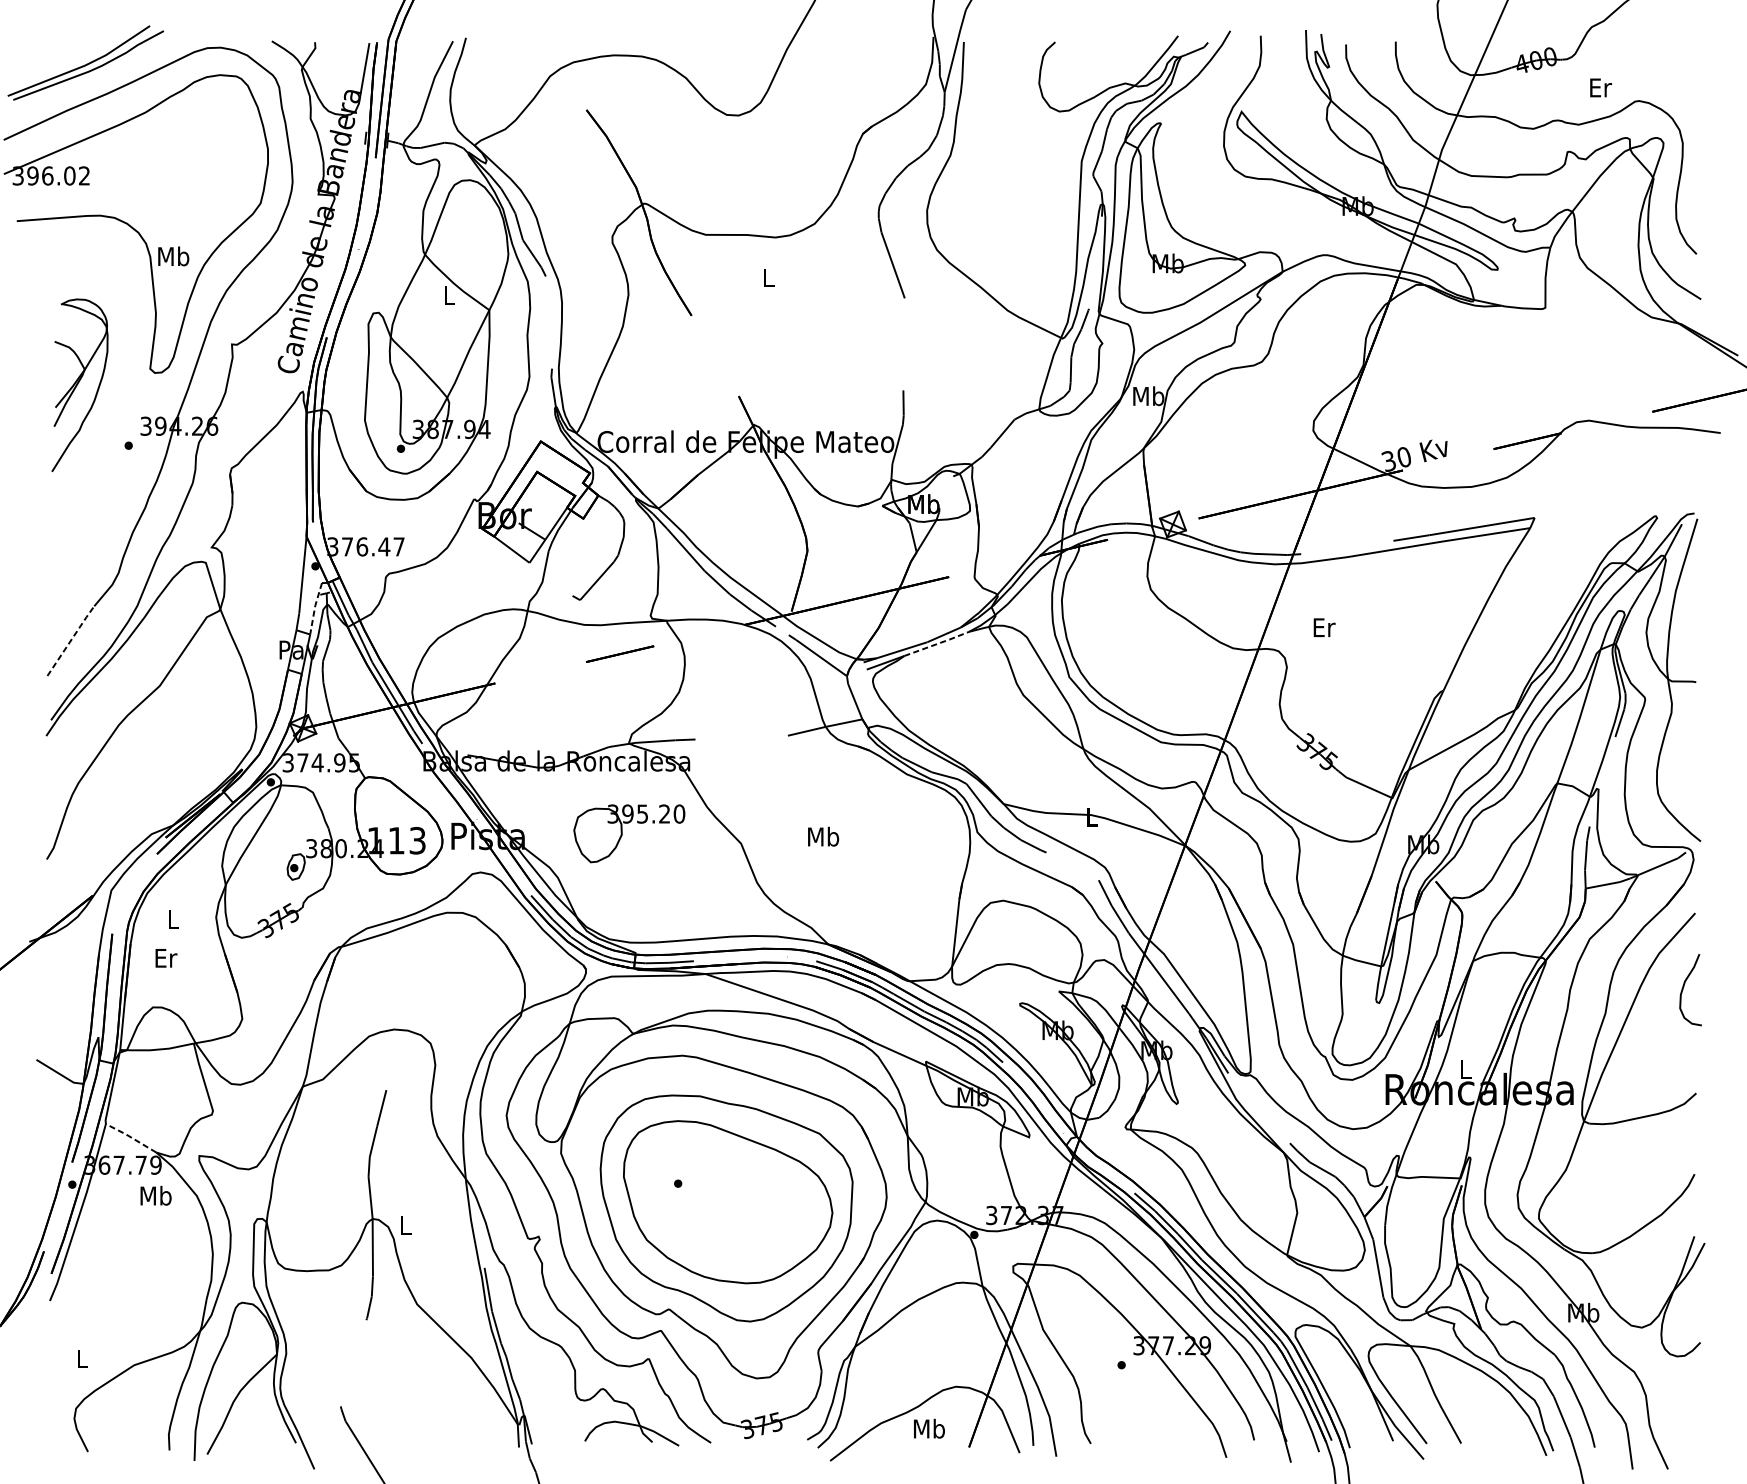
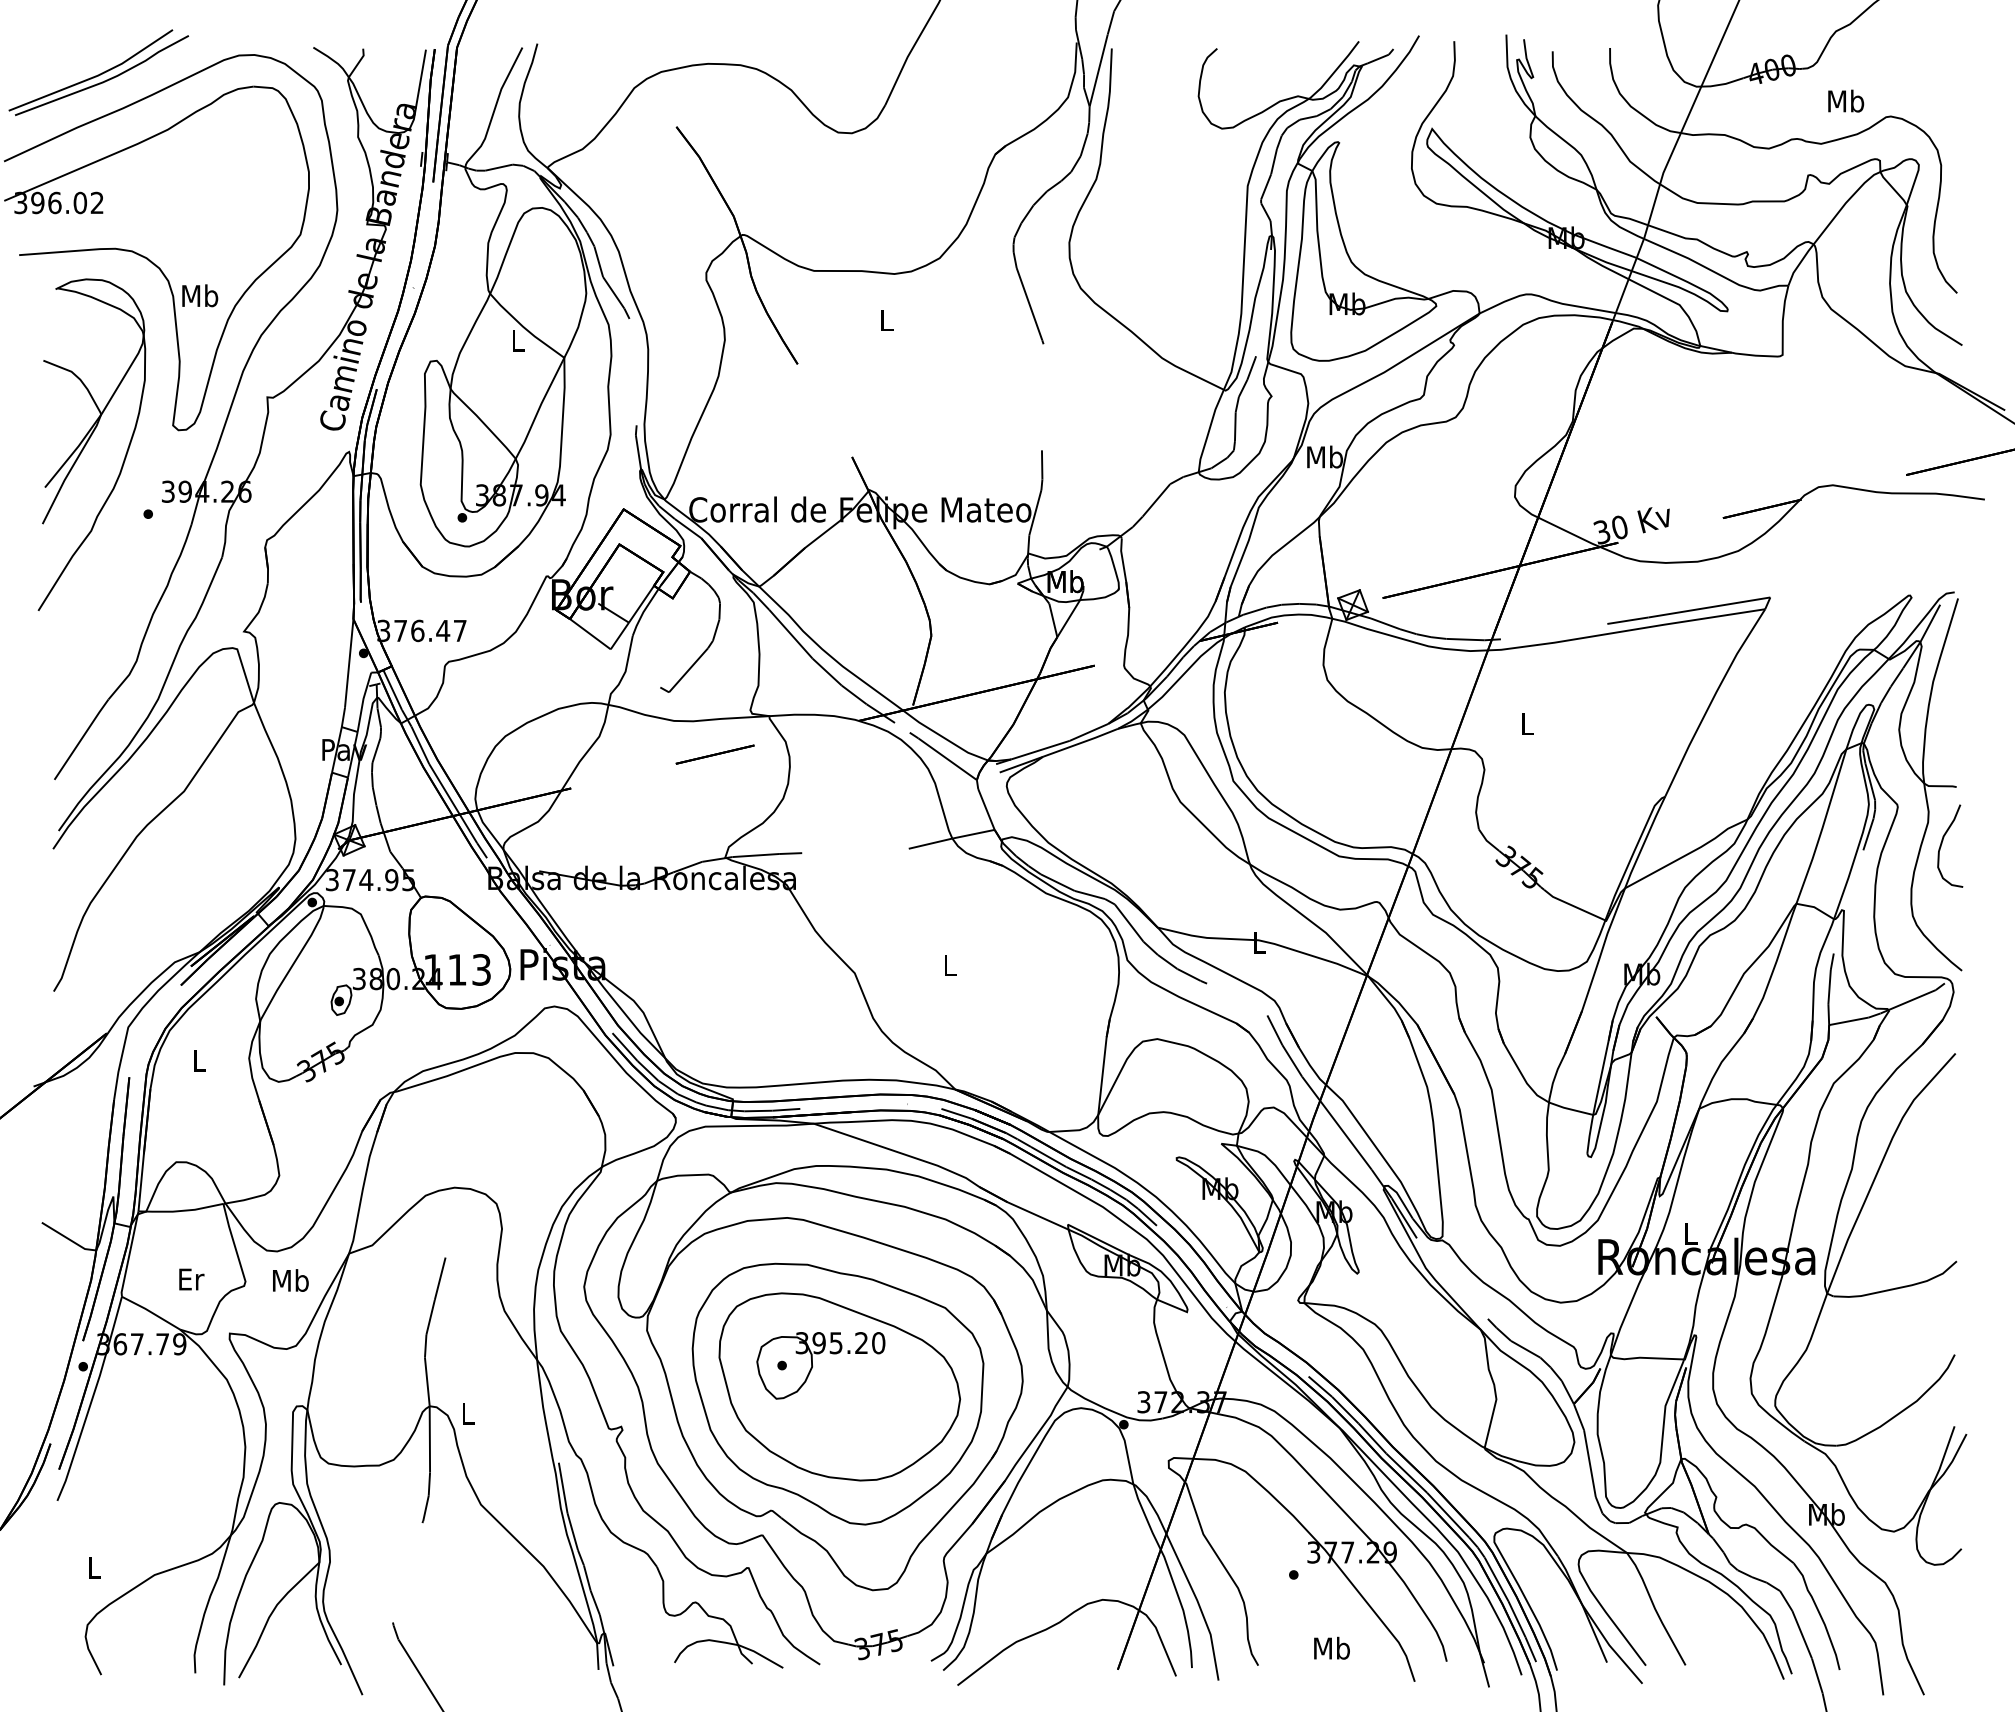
text: (1600, 87) -> (1846, 100), Er -> Mb
part: (79, 385) -> (91, 444), size x1.67
line: (314, 608) -> (362, 701), dashed -> solid
text: (1324, 627) -> (1527, 723), Er -> L
line: (70, 640) -> (81, 738), dashed -> solid
line: (937, 643) -> (1081, 742), dashed -> solid
part: (622, 833) -> (812, 1365), moved
text: (823, 836) -> (949, 964), Mb -> L
text: (166, 958) -> (191, 1279), moved
curve: (1683, 988) -> (1942, 844), moved
line: (130, 1136) -> (150, 1311), dashed -> solid
text: (155, 1195) -> (290, 1280), moved
text: (928, 1428) -> (1331, 1647), moved

